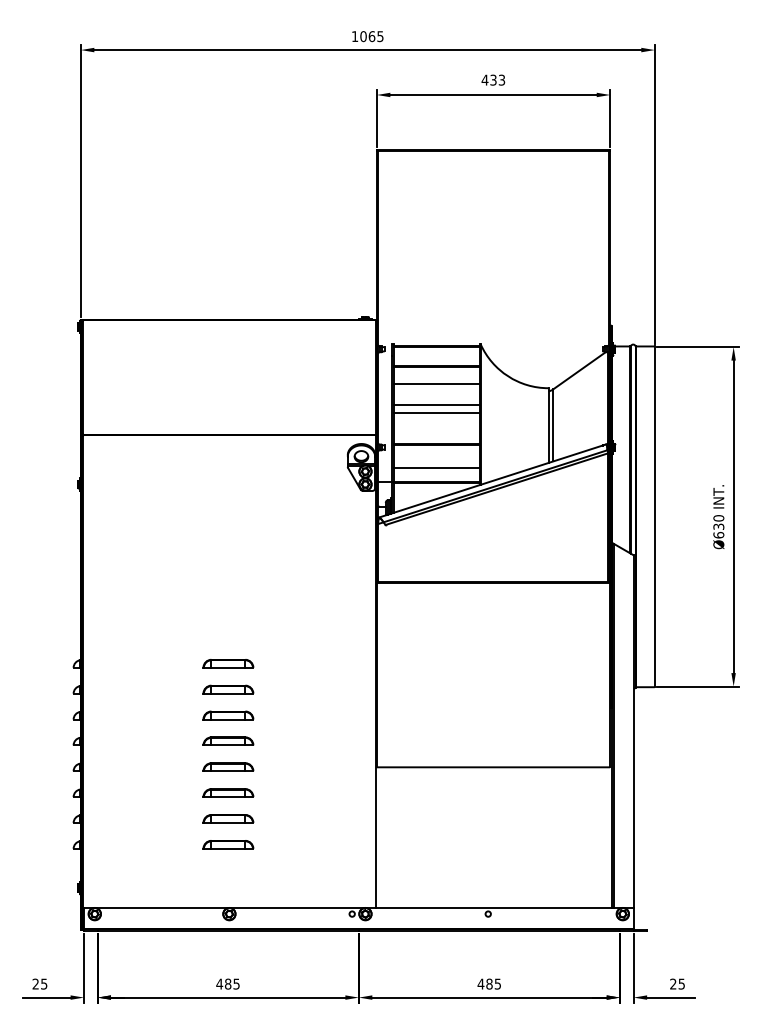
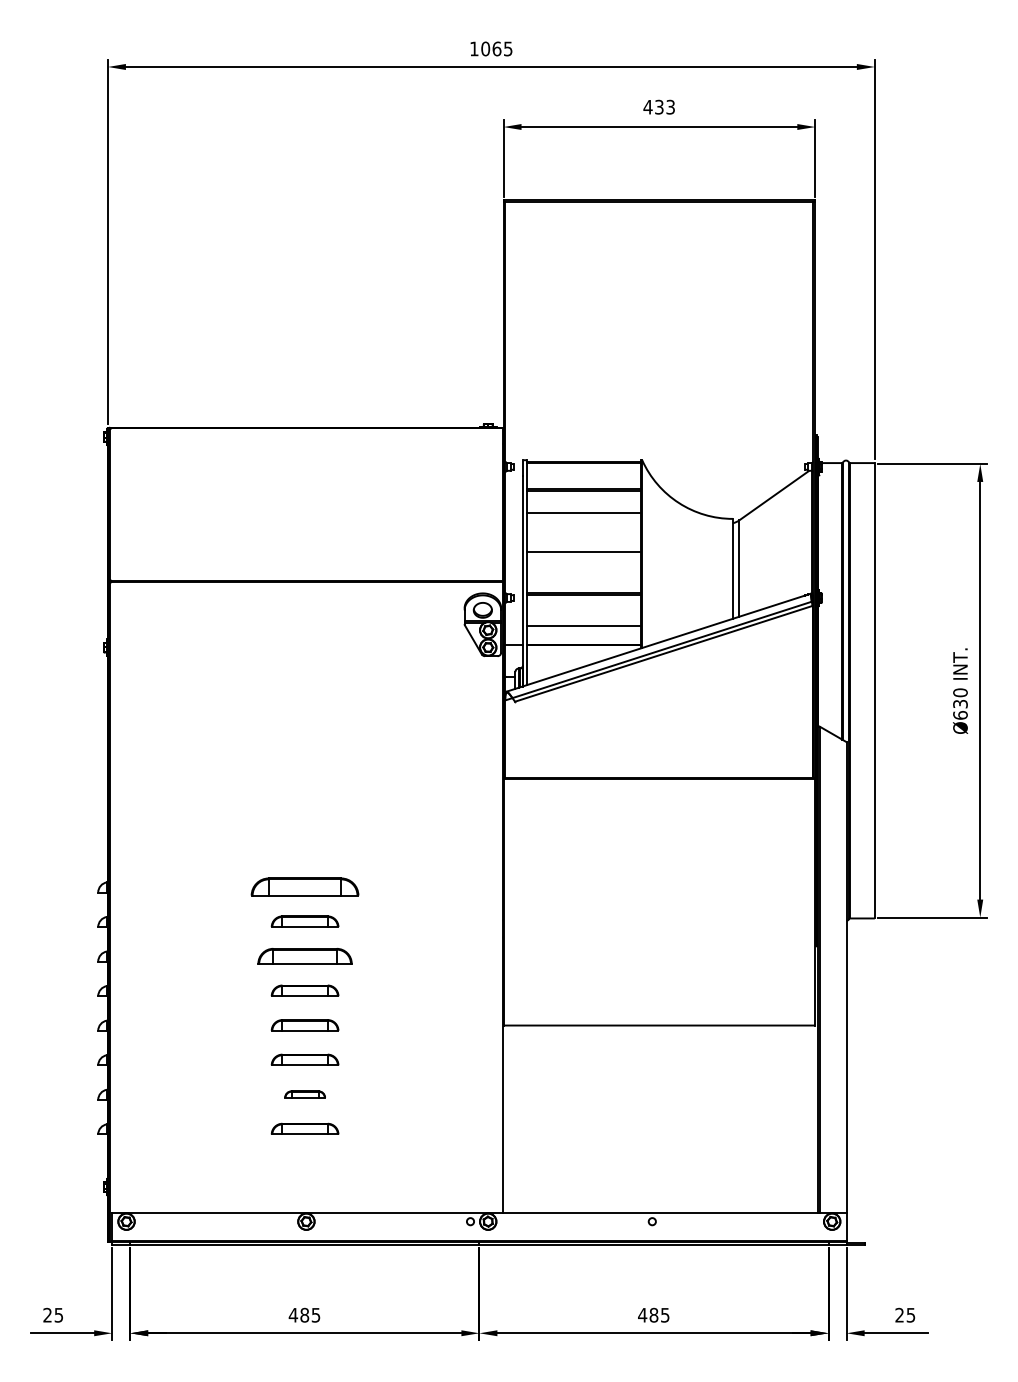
line: (436, 404) -> (583, 540), removed
part: (228, 663) -> (305, 886), size x1.6
part: (228, 715) -> (305, 956), size x1.4
part: (228, 818) -> (305, 1093), size x0.6

